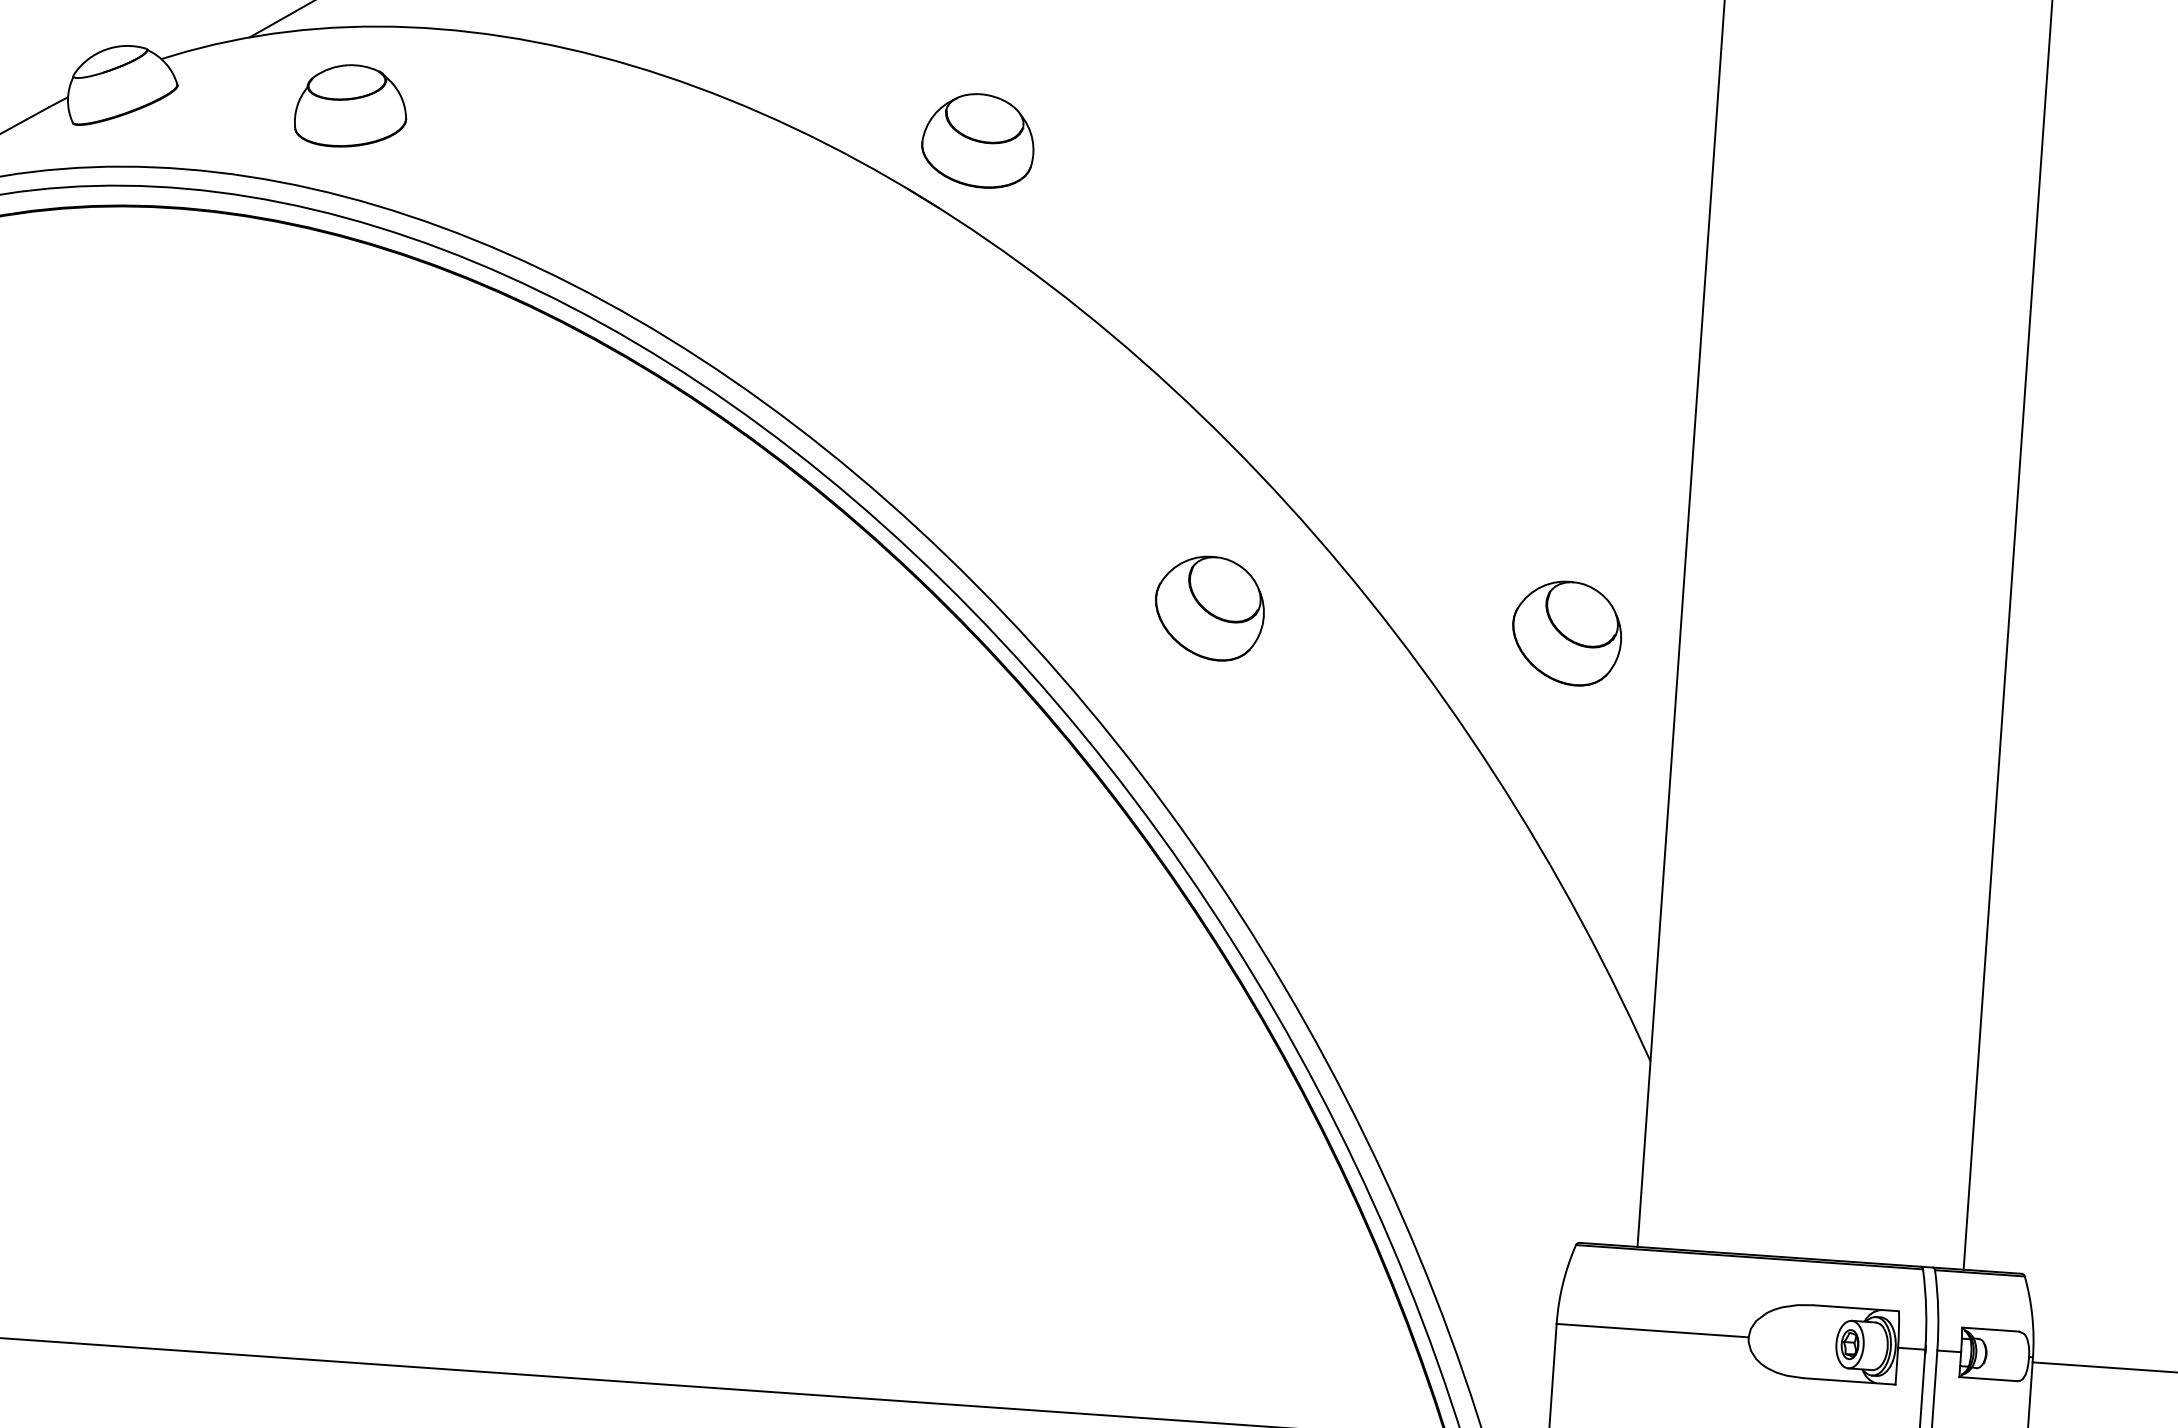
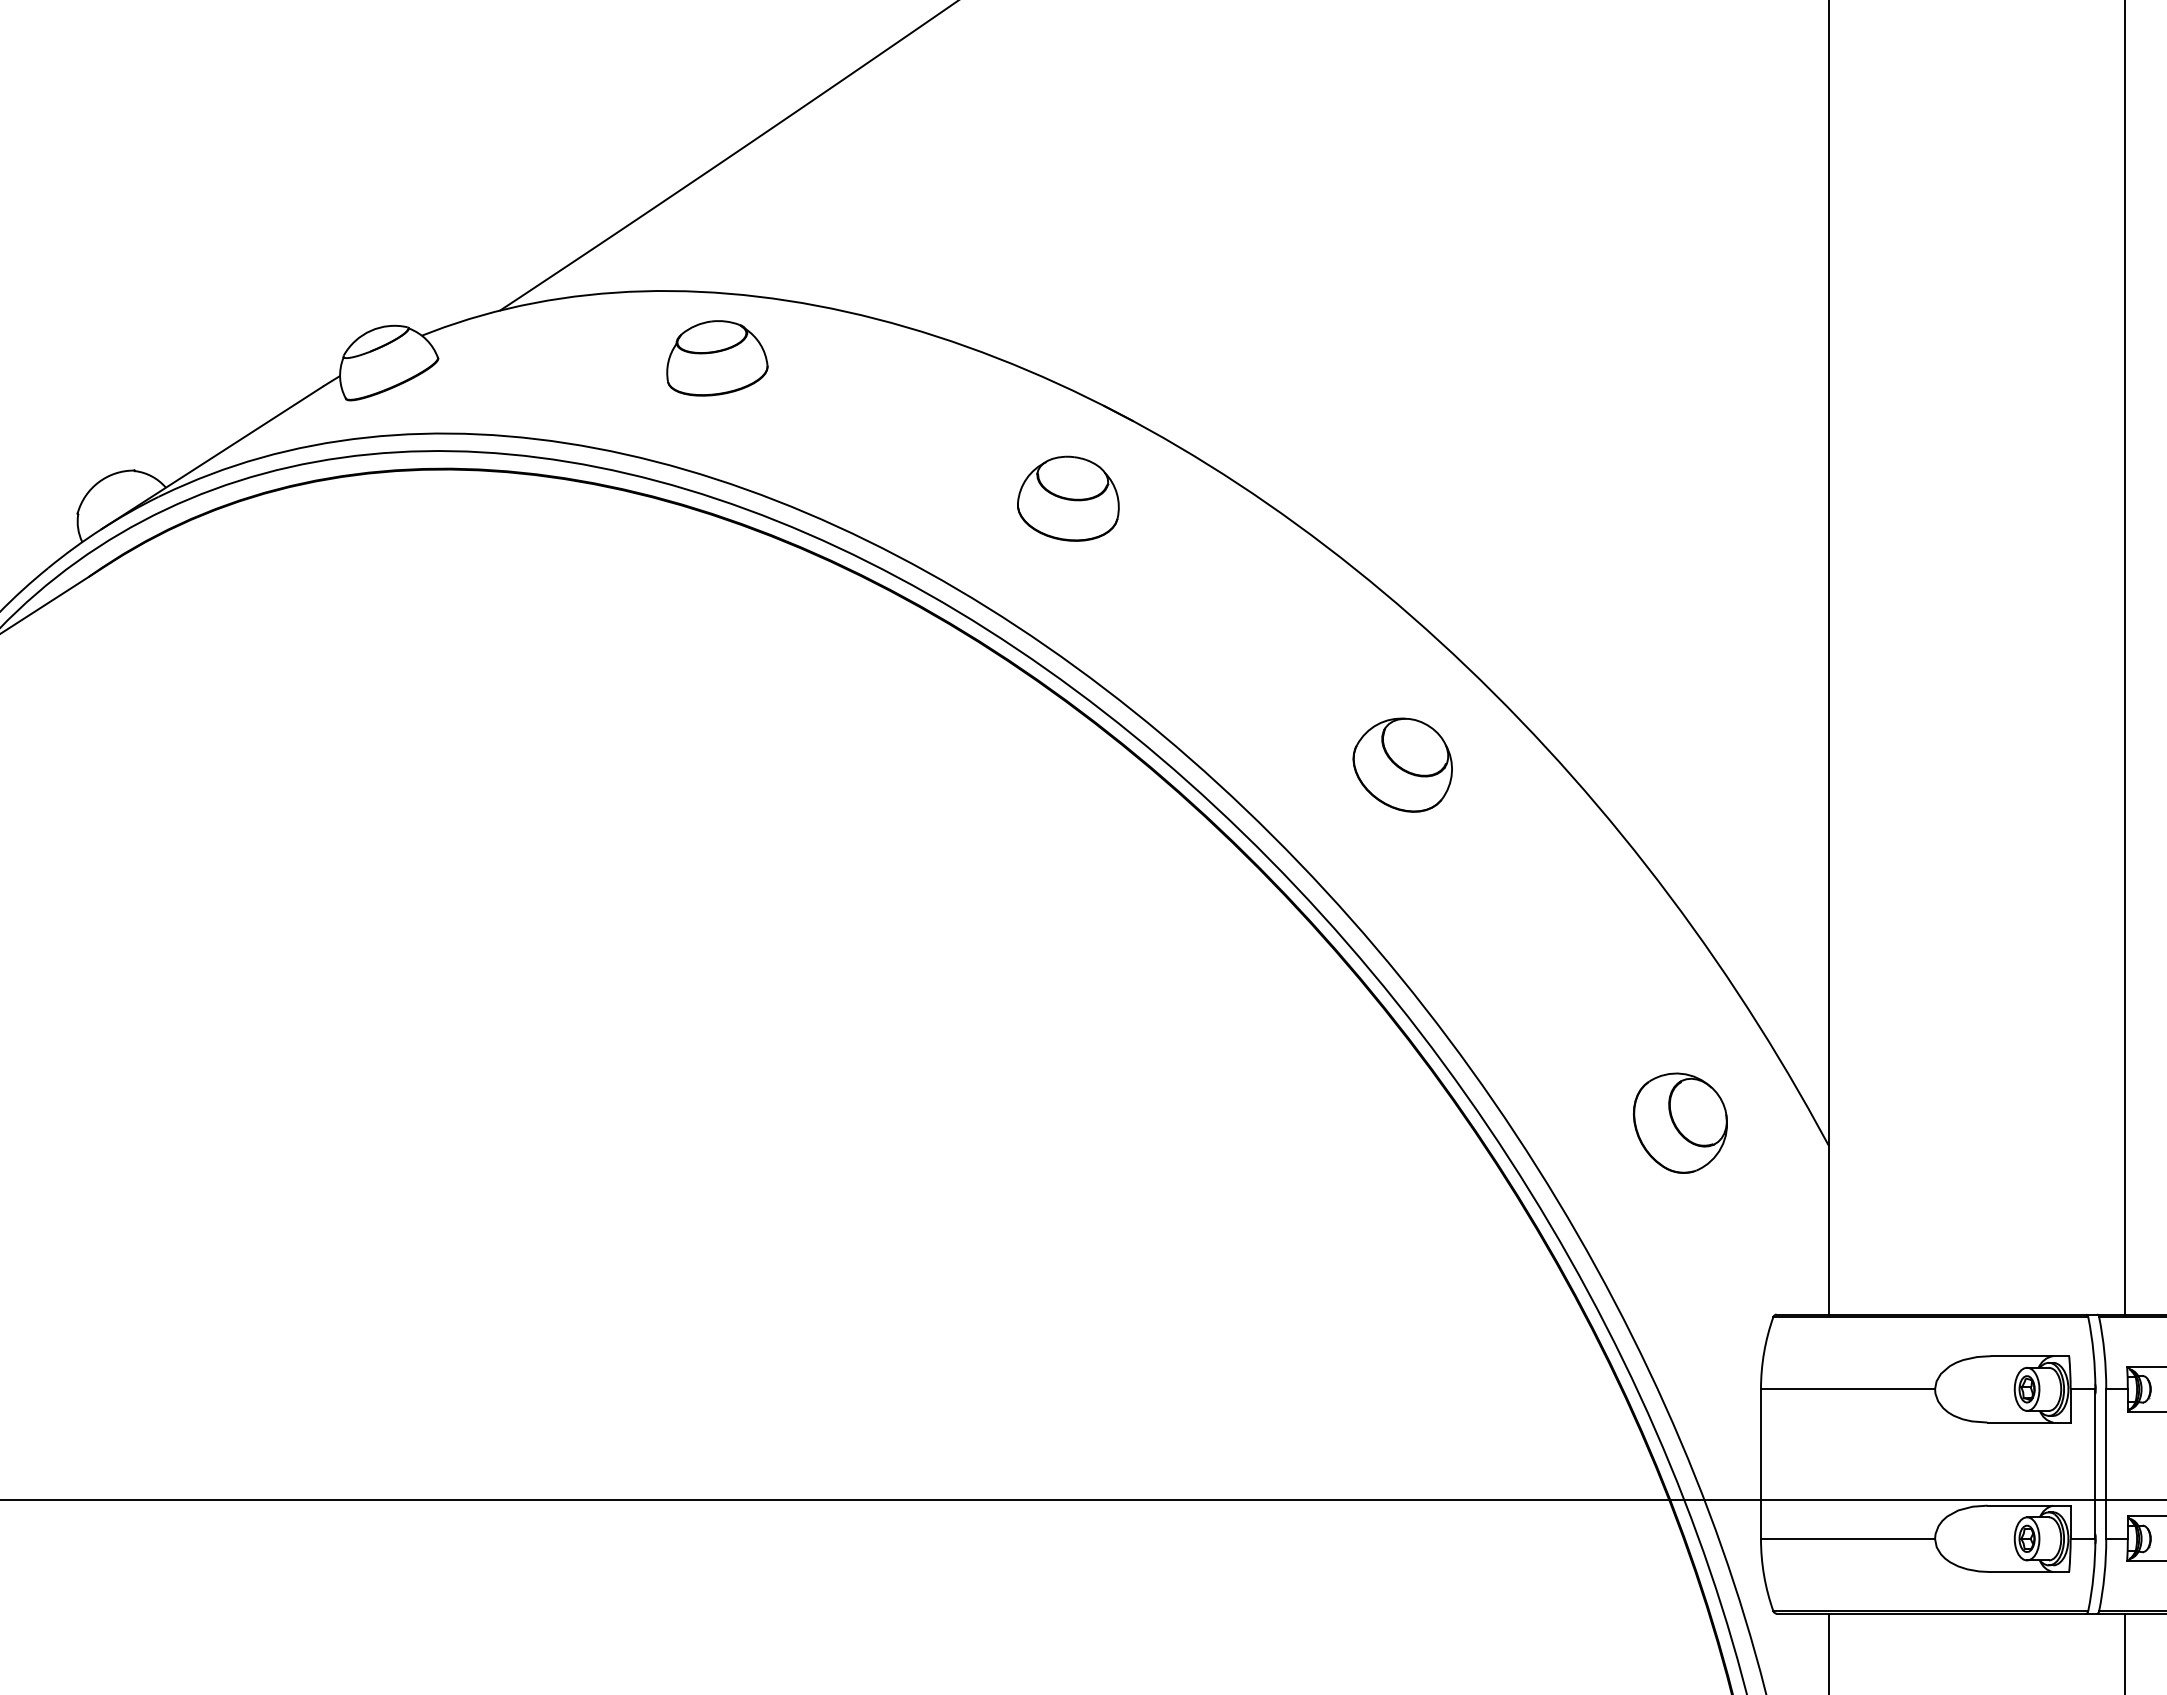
part: (351, 106) -> (717, 358), moved
part: (978, 140) -> (1068, 498), moved
part: (1566, 632) -> (1726, 764), removed
part: (1488, 1023) -> (1680, 1122), added

